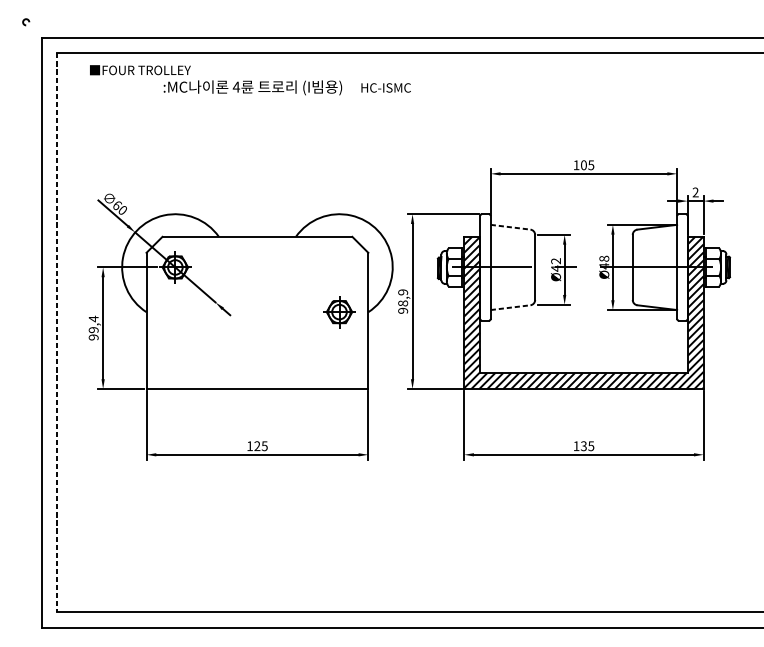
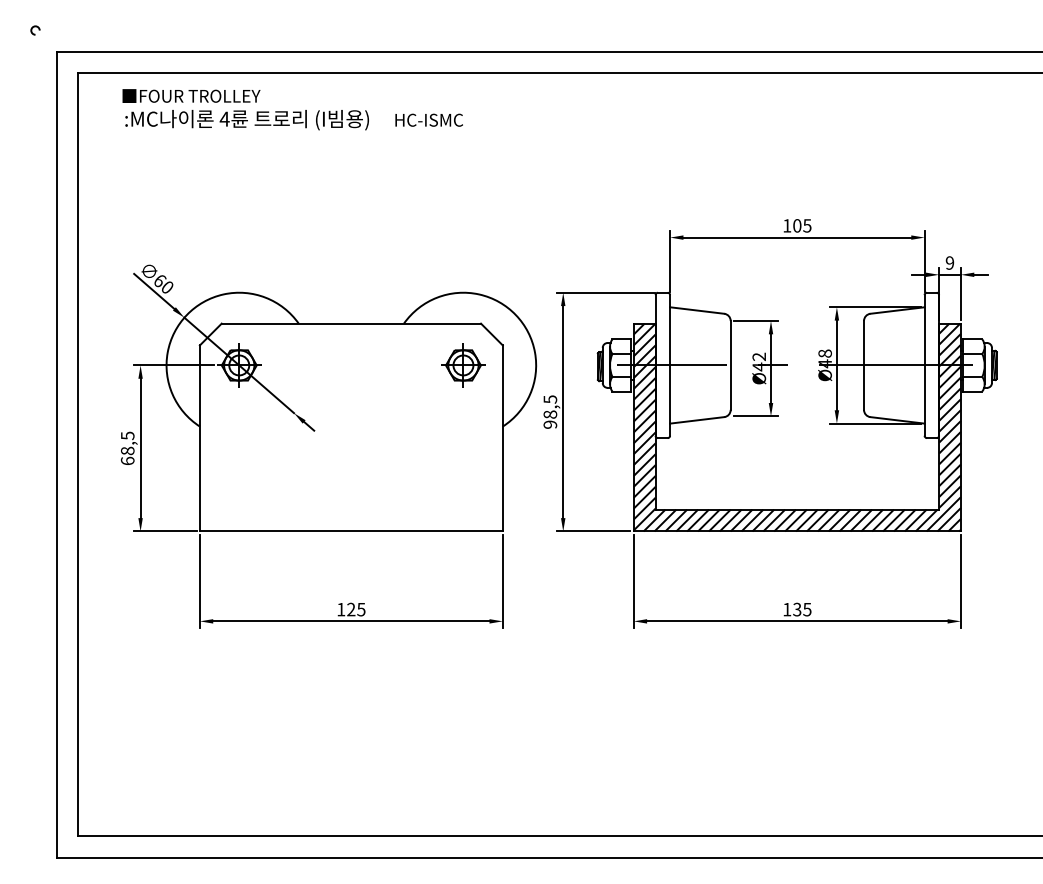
text: (286, 88) -> (293, 120), moved
text: (695, 192) -> (949, 263), 2 -> 9
line: (510, 227) -> (697, 310), dashed -> solid
text: (402, 292) -> (549, 399), 98,9 -> 98,5
line: (510, 307) -> (697, 420), dashed -> solid
part: (339, 312) -> (463, 365), moved
text: (93, 328) -> (127, 448), 99,4 -> 68,5
line: (56, 332) -> (77, 454), dashed -> solid

